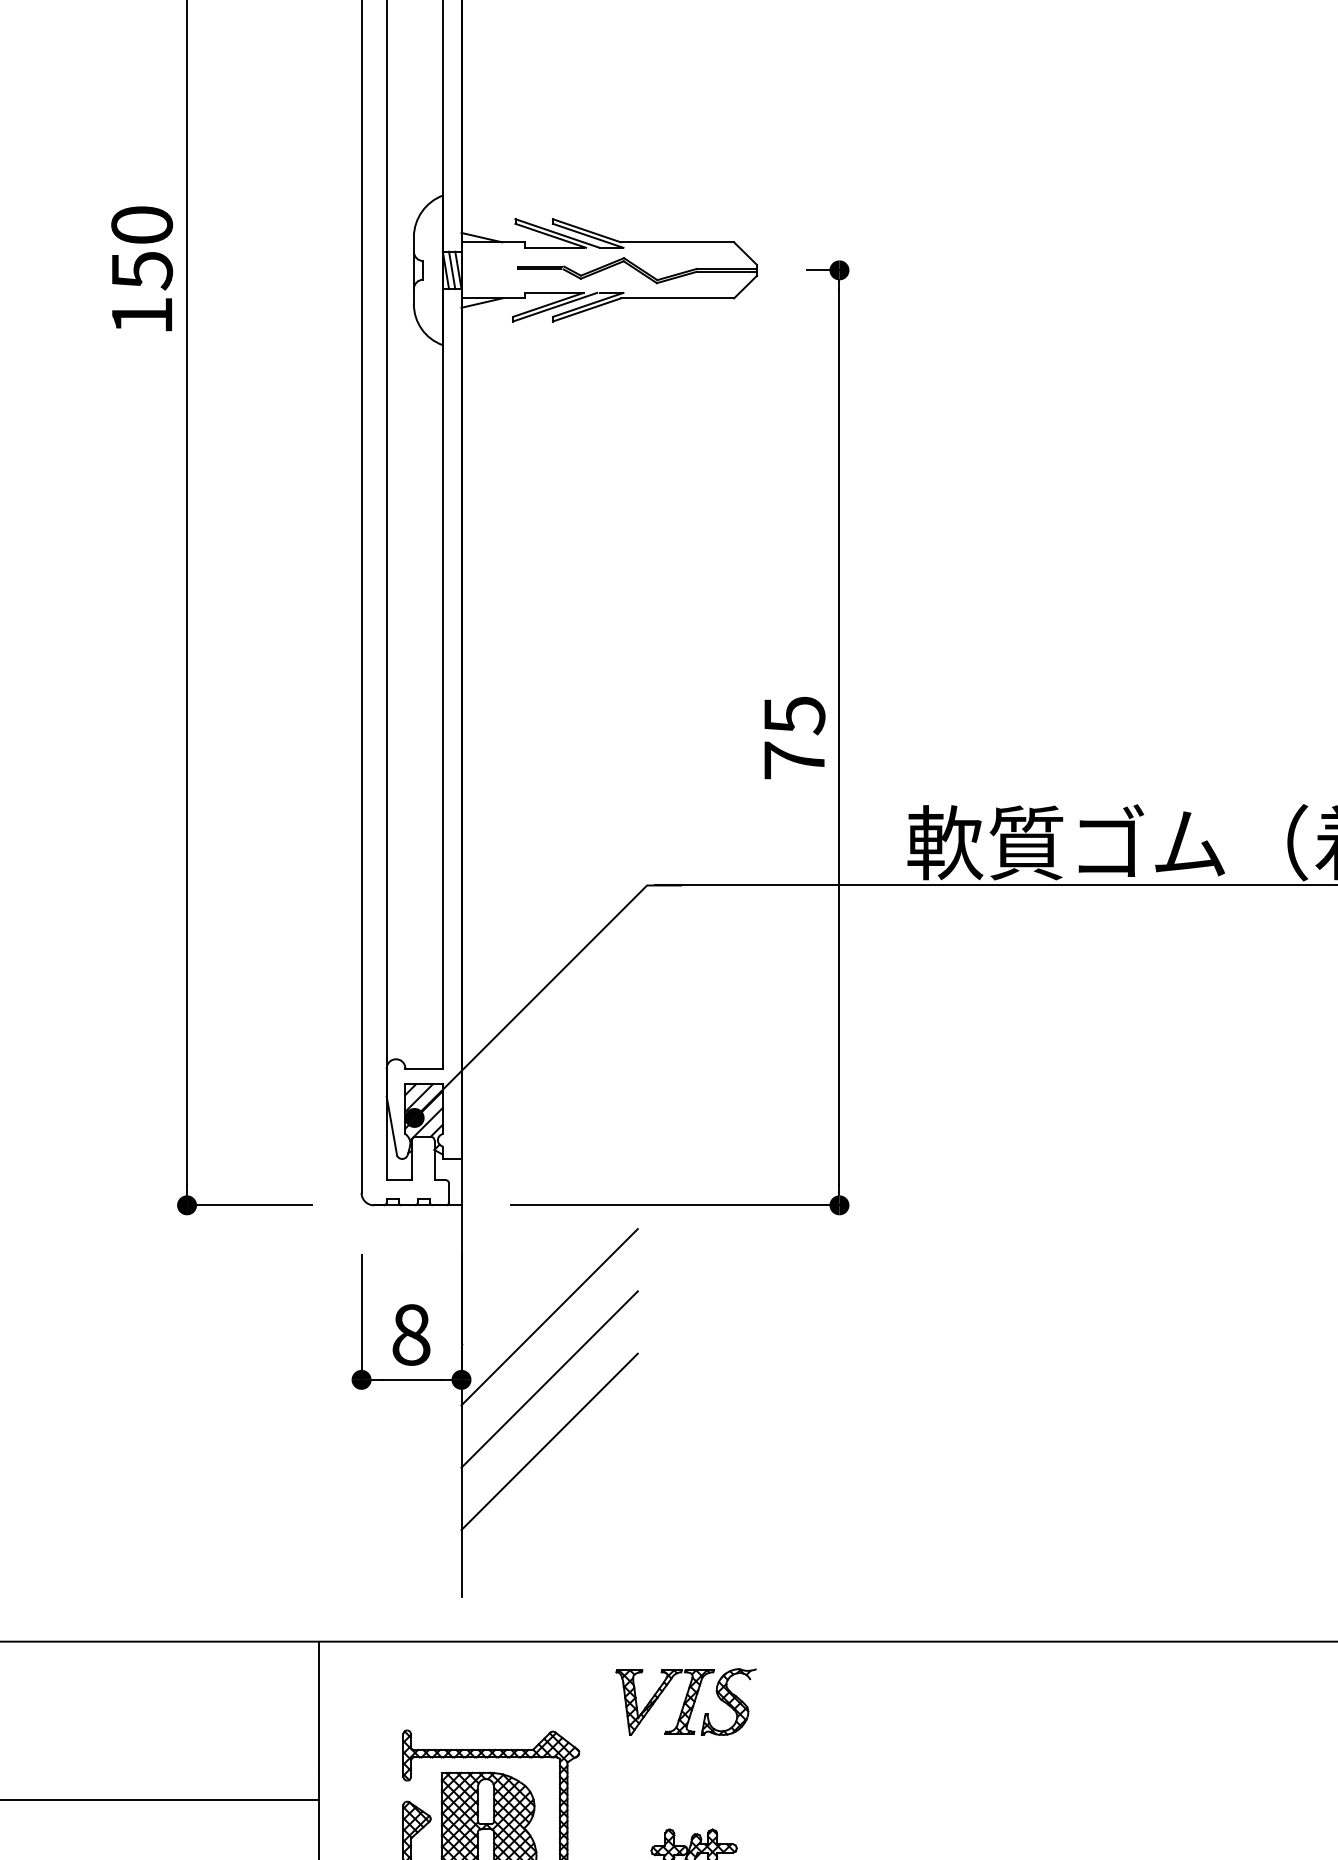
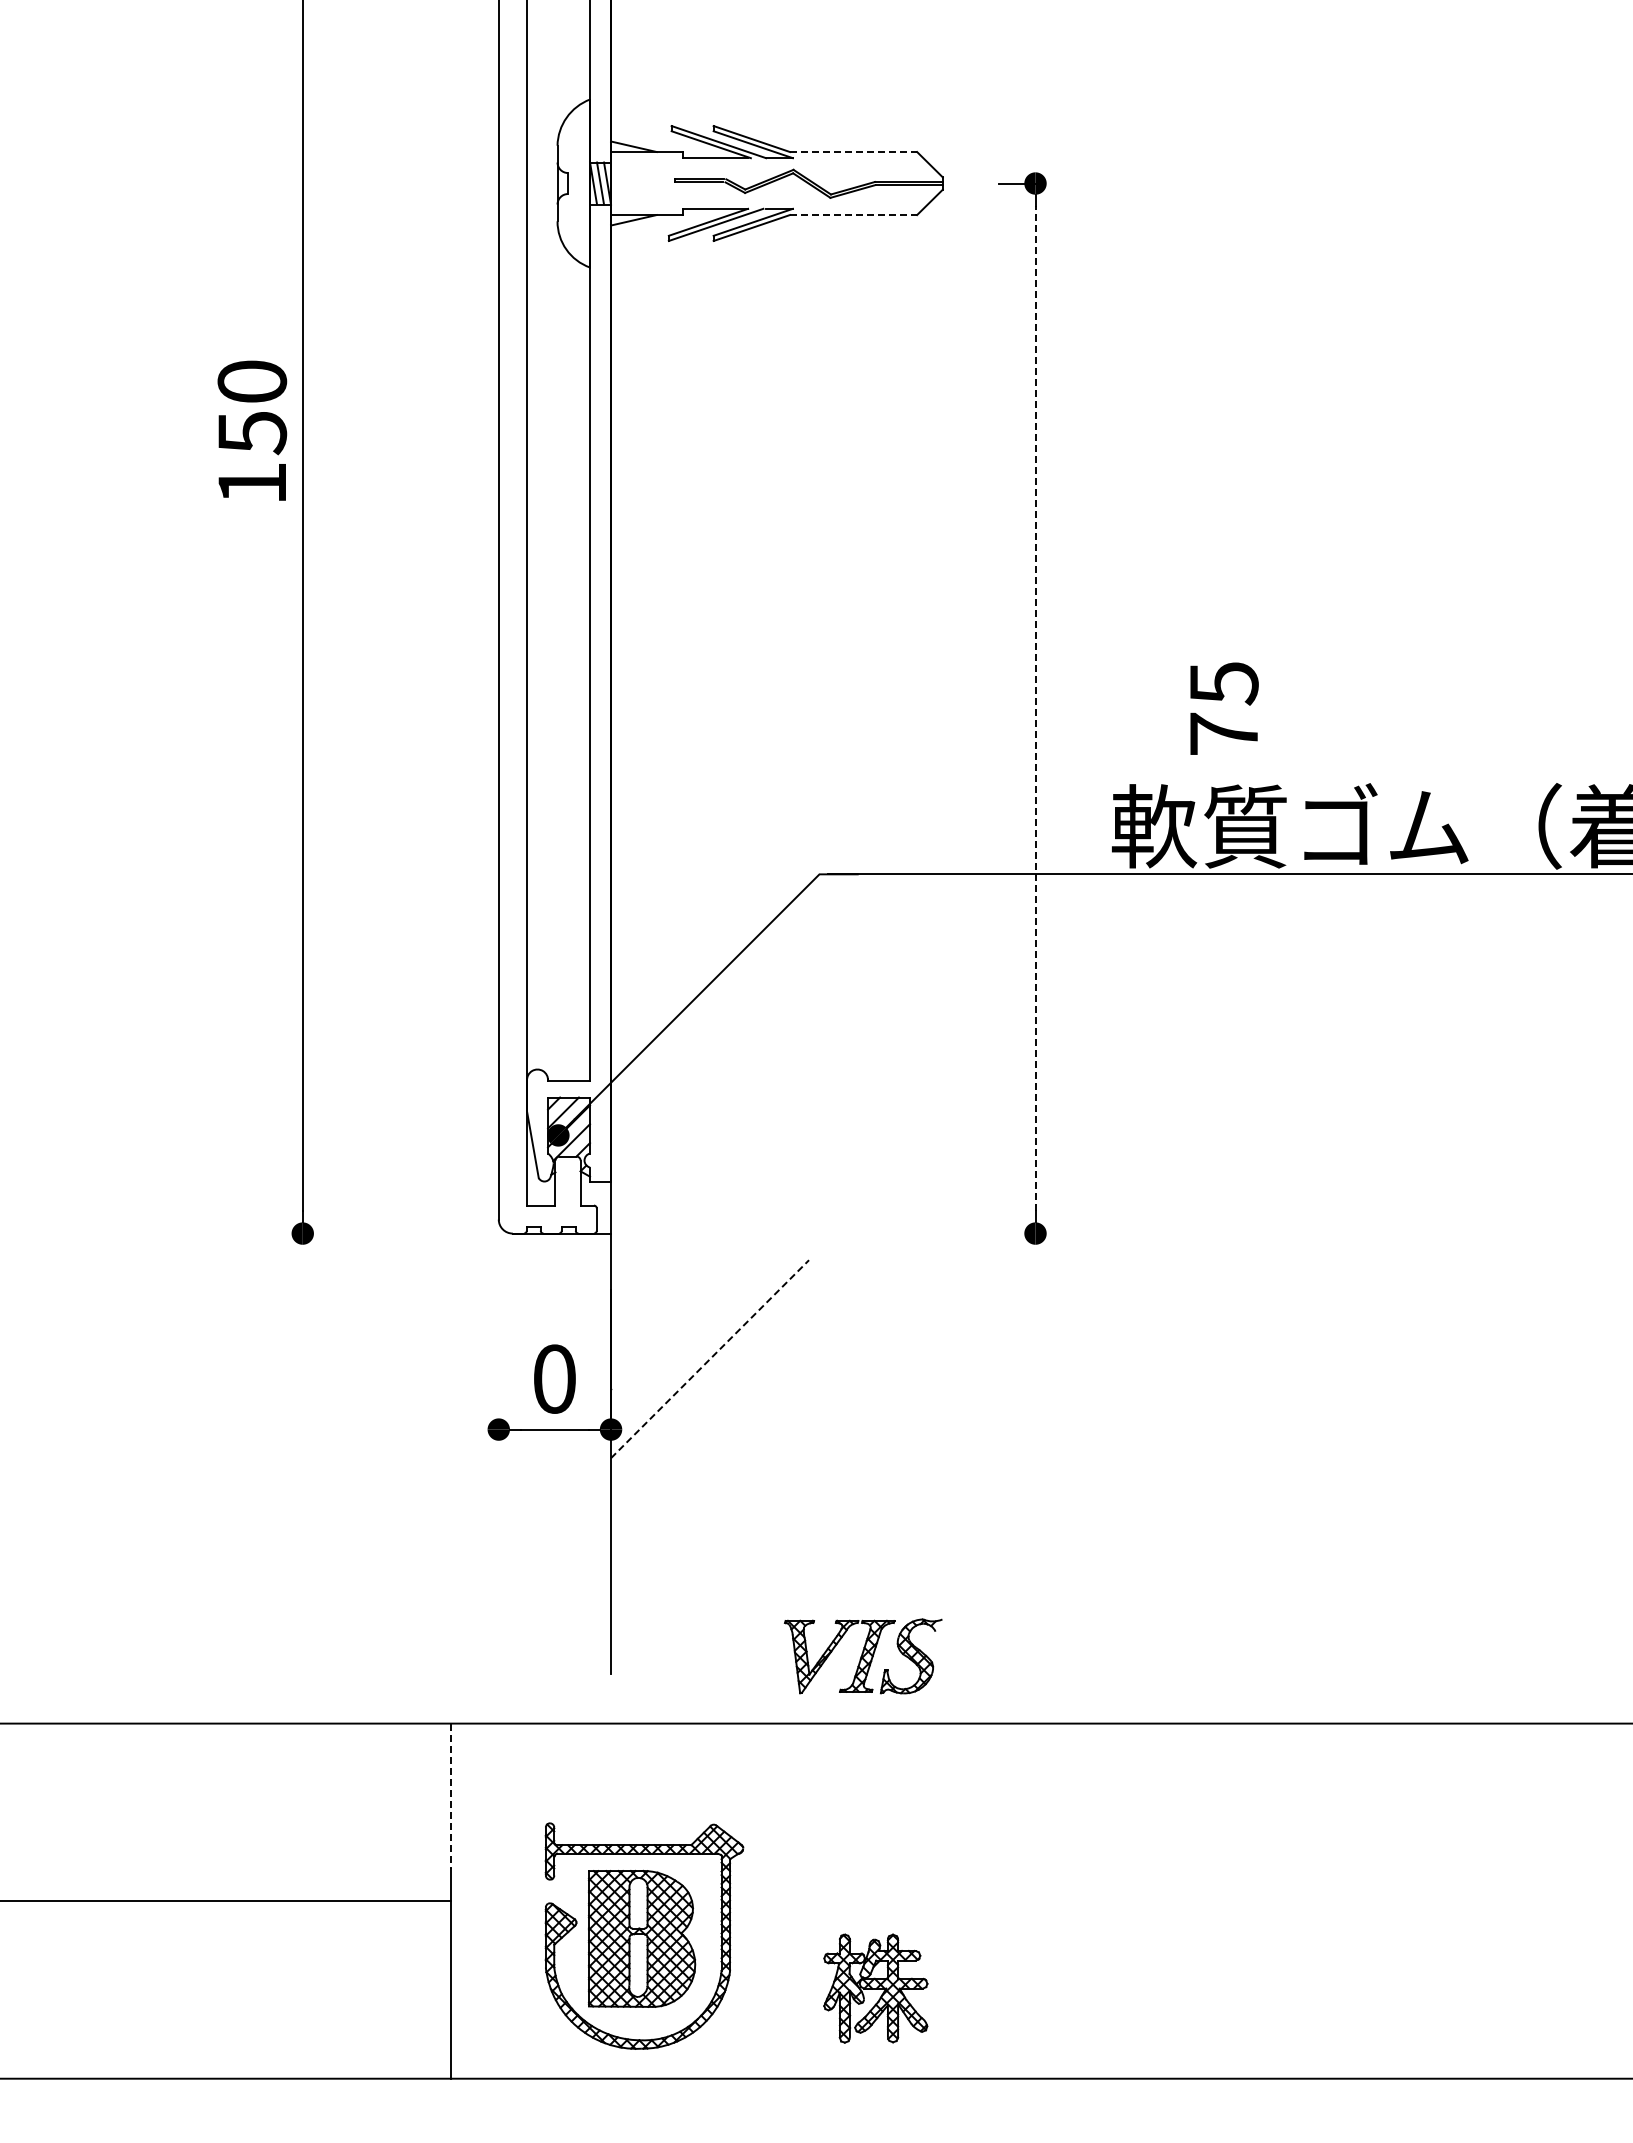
line: (677, 242) -> (853, 152), solid -> dashed
text: (142, 268) -> (252, 430), moved
line: (677, 298) -> (853, 215), solid -> dashed
text: (794, 737) -> (1224, 708), moved
line: (839, 737) -> (1035, 708), solid -> dashed
line: (249, 1205) -> (372, 1233), removed
line: (675, 1205) -> (851, 1233), removed
line: (550, 1316) -> (710, 1358), solid -> dashed
line: (361, 1317) -> (498, 1359), removed
text: (411, 1334) -> (554, 1378), 8 -> 0
line: (550, 1379) -> (710, 1429), removed
line: (550, 1442) -> (710, 1499), removed
part: (686, 1702) -> (863, 1656), moved
line: (318, 1706) -> (450, 1796), solid -> dashed

